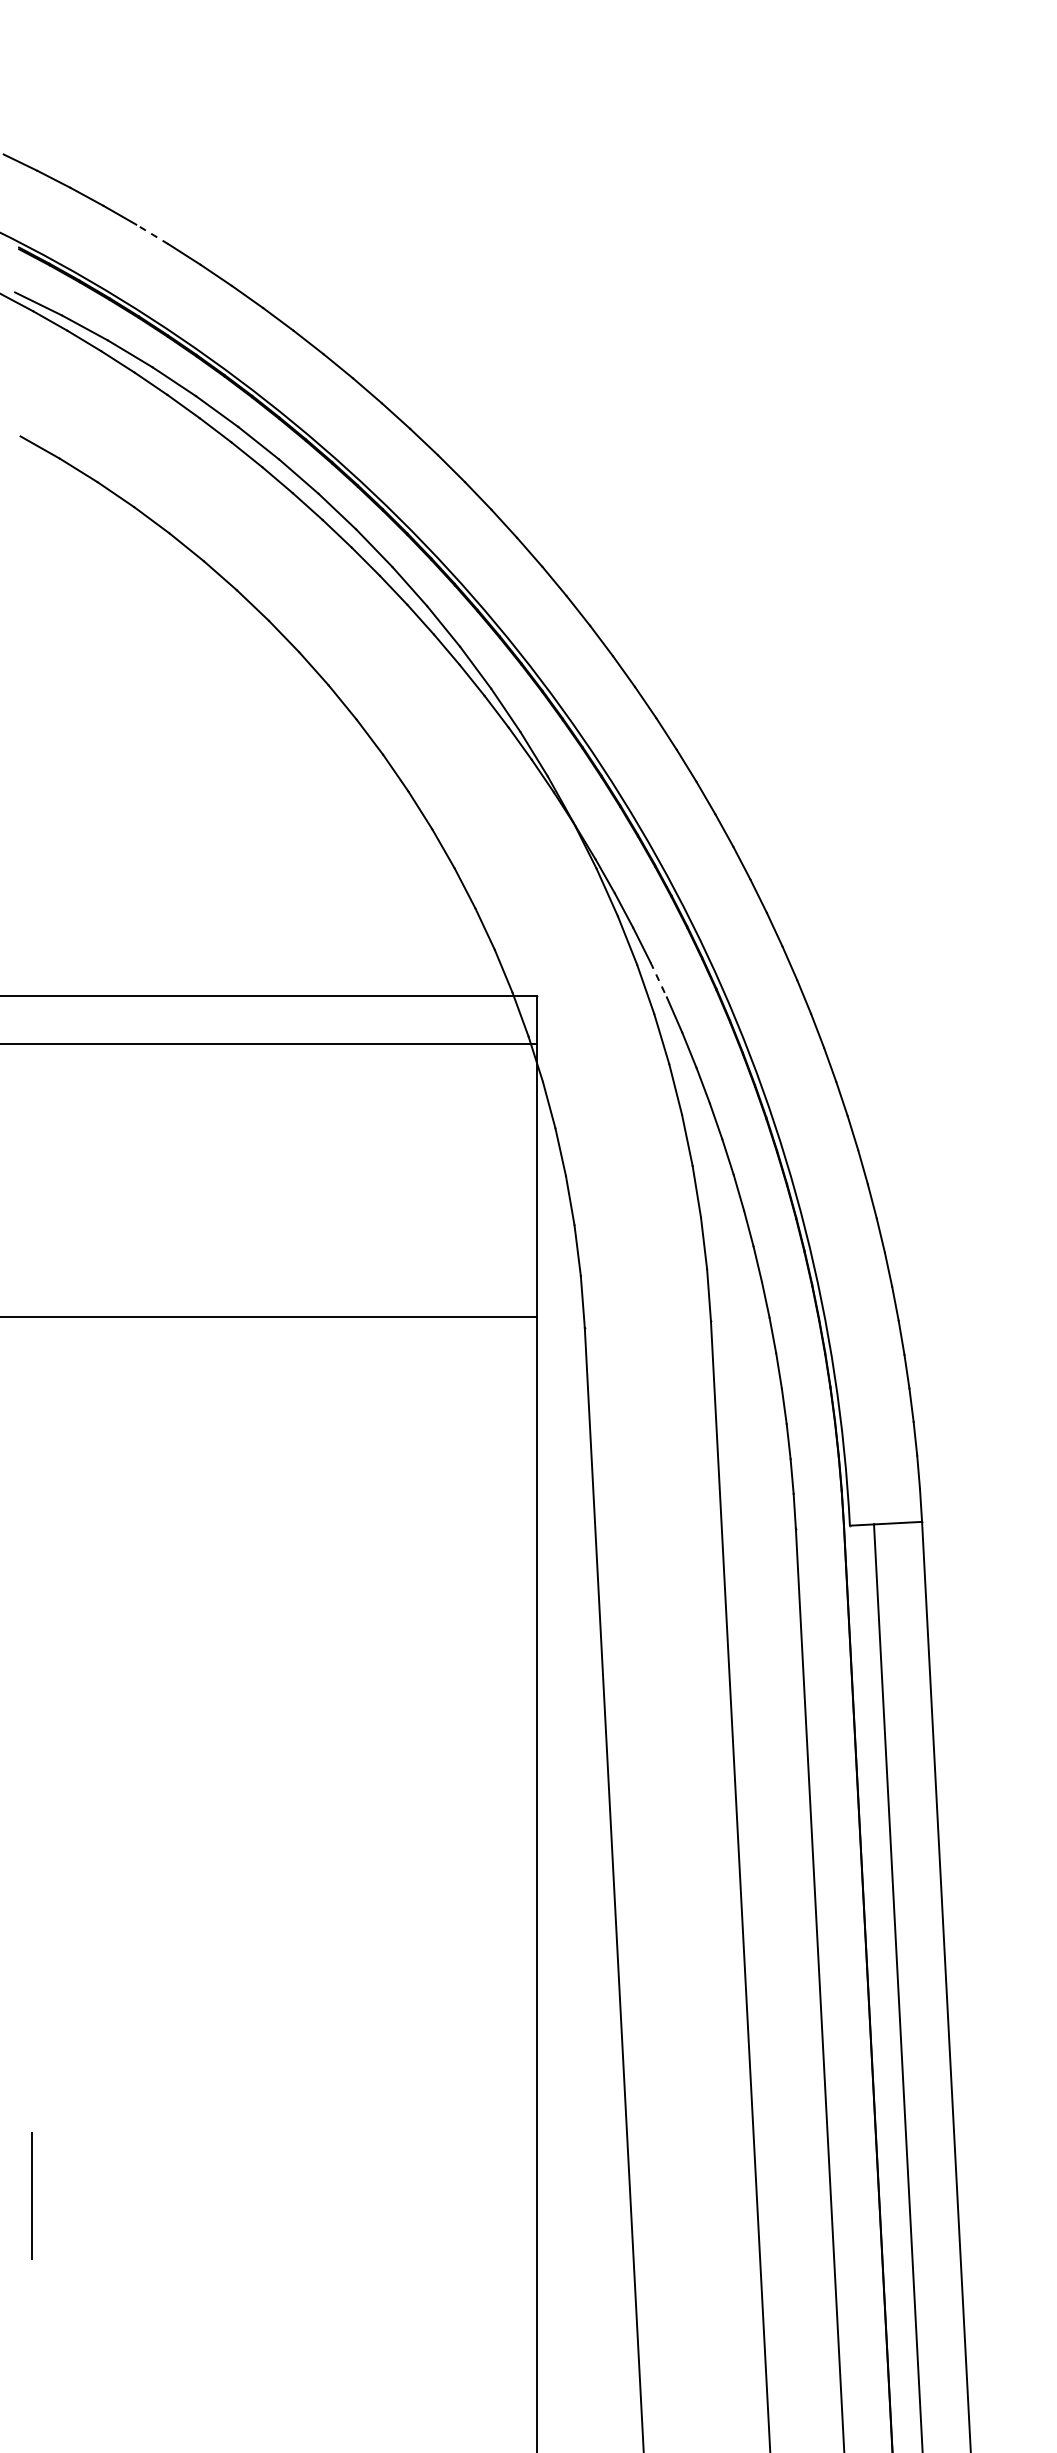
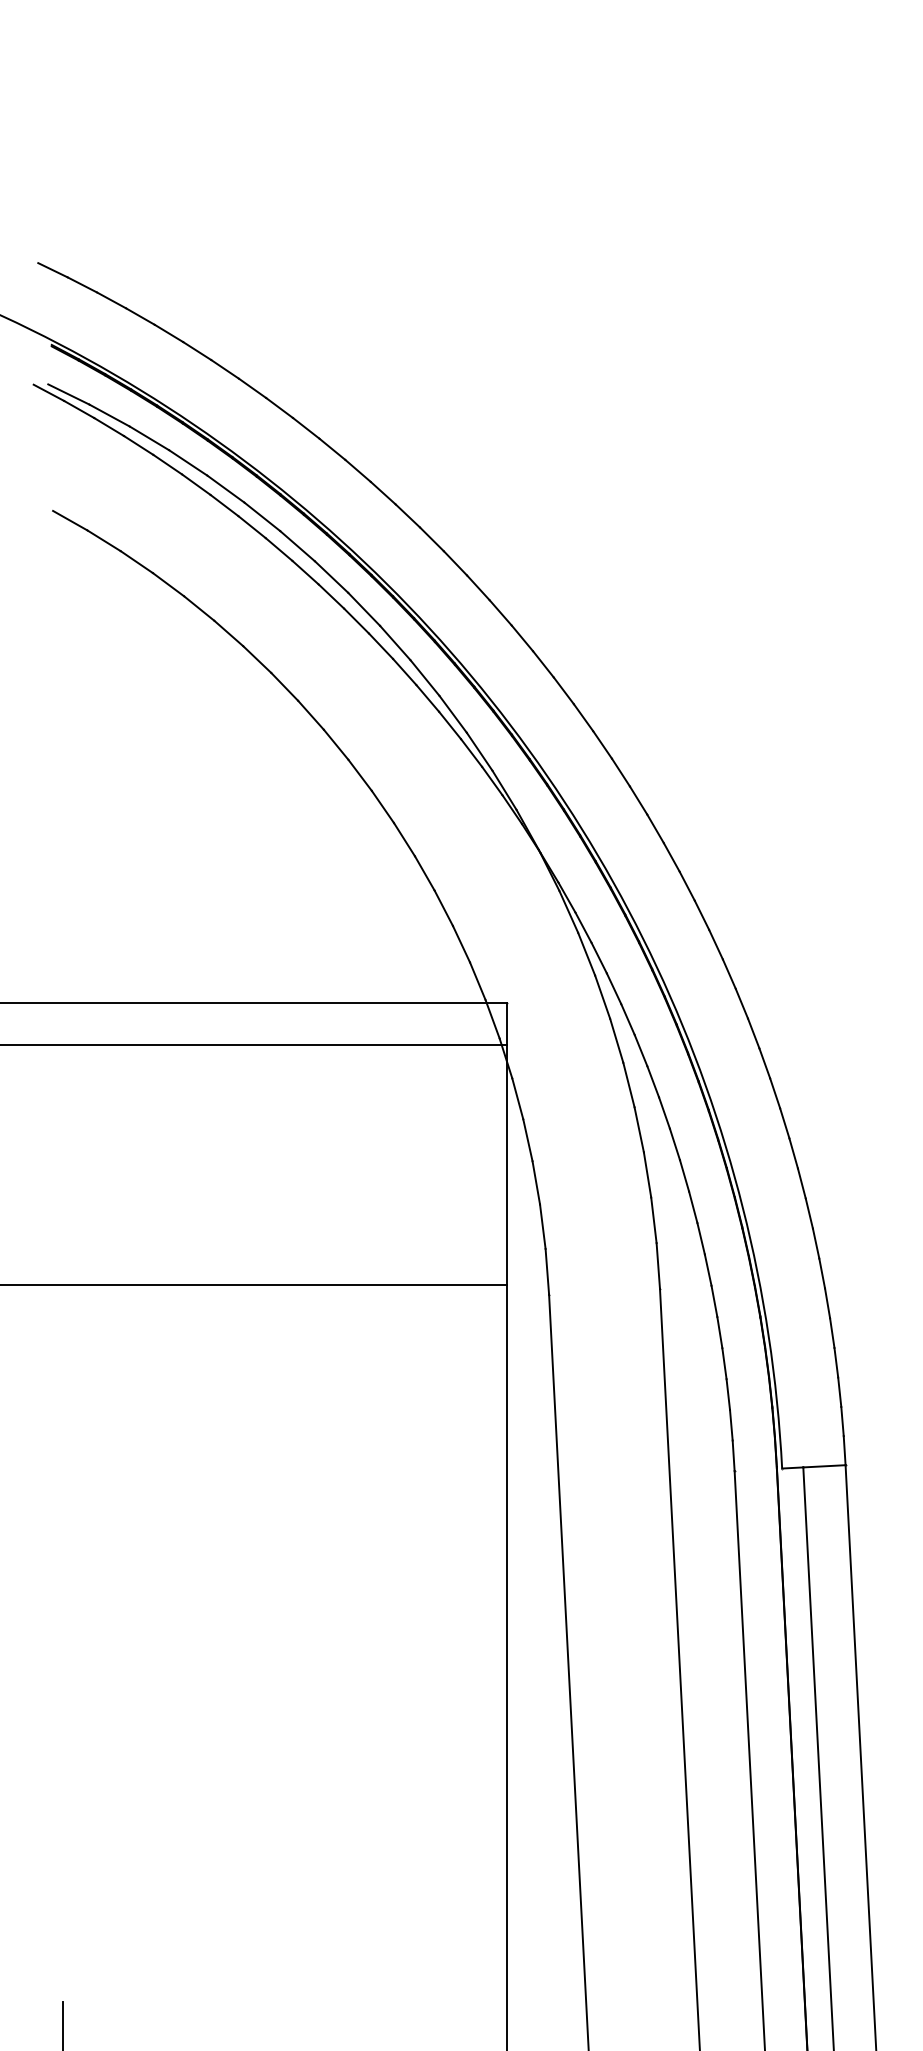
line: (152, 234) -> (169, 333), dashed -> solid
line: (658, 980) -> (613, 989), dashed -> solid

